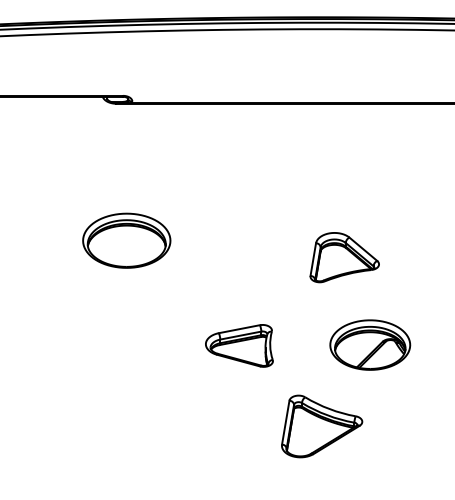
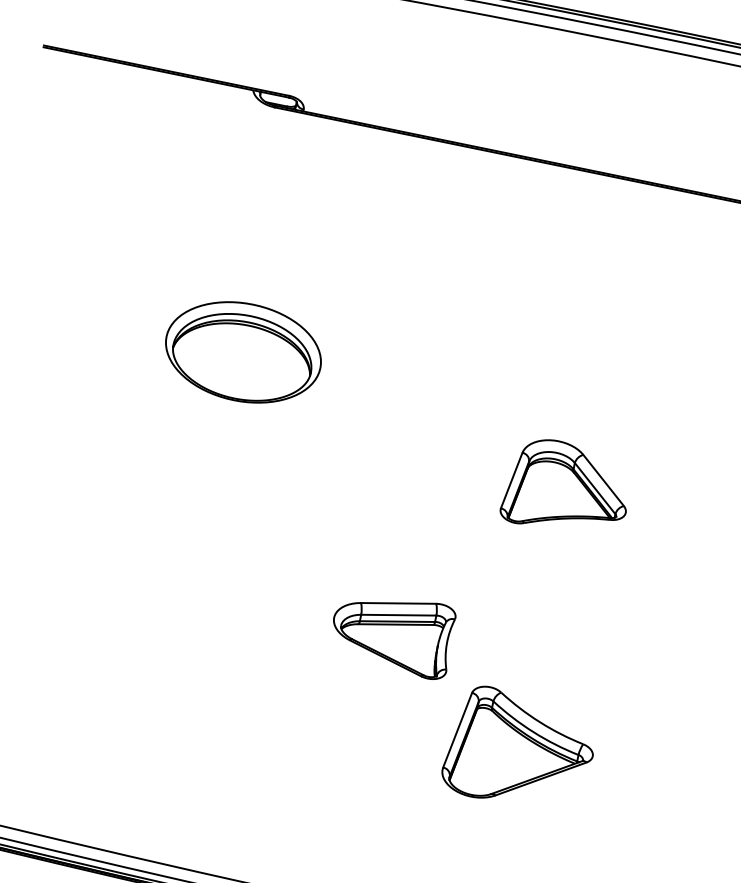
part: (344, 257) -> (567, 488), moved
part: (370, 344) -> (635, 623), removed
part: (239, 345) -> (392, 632), moved

